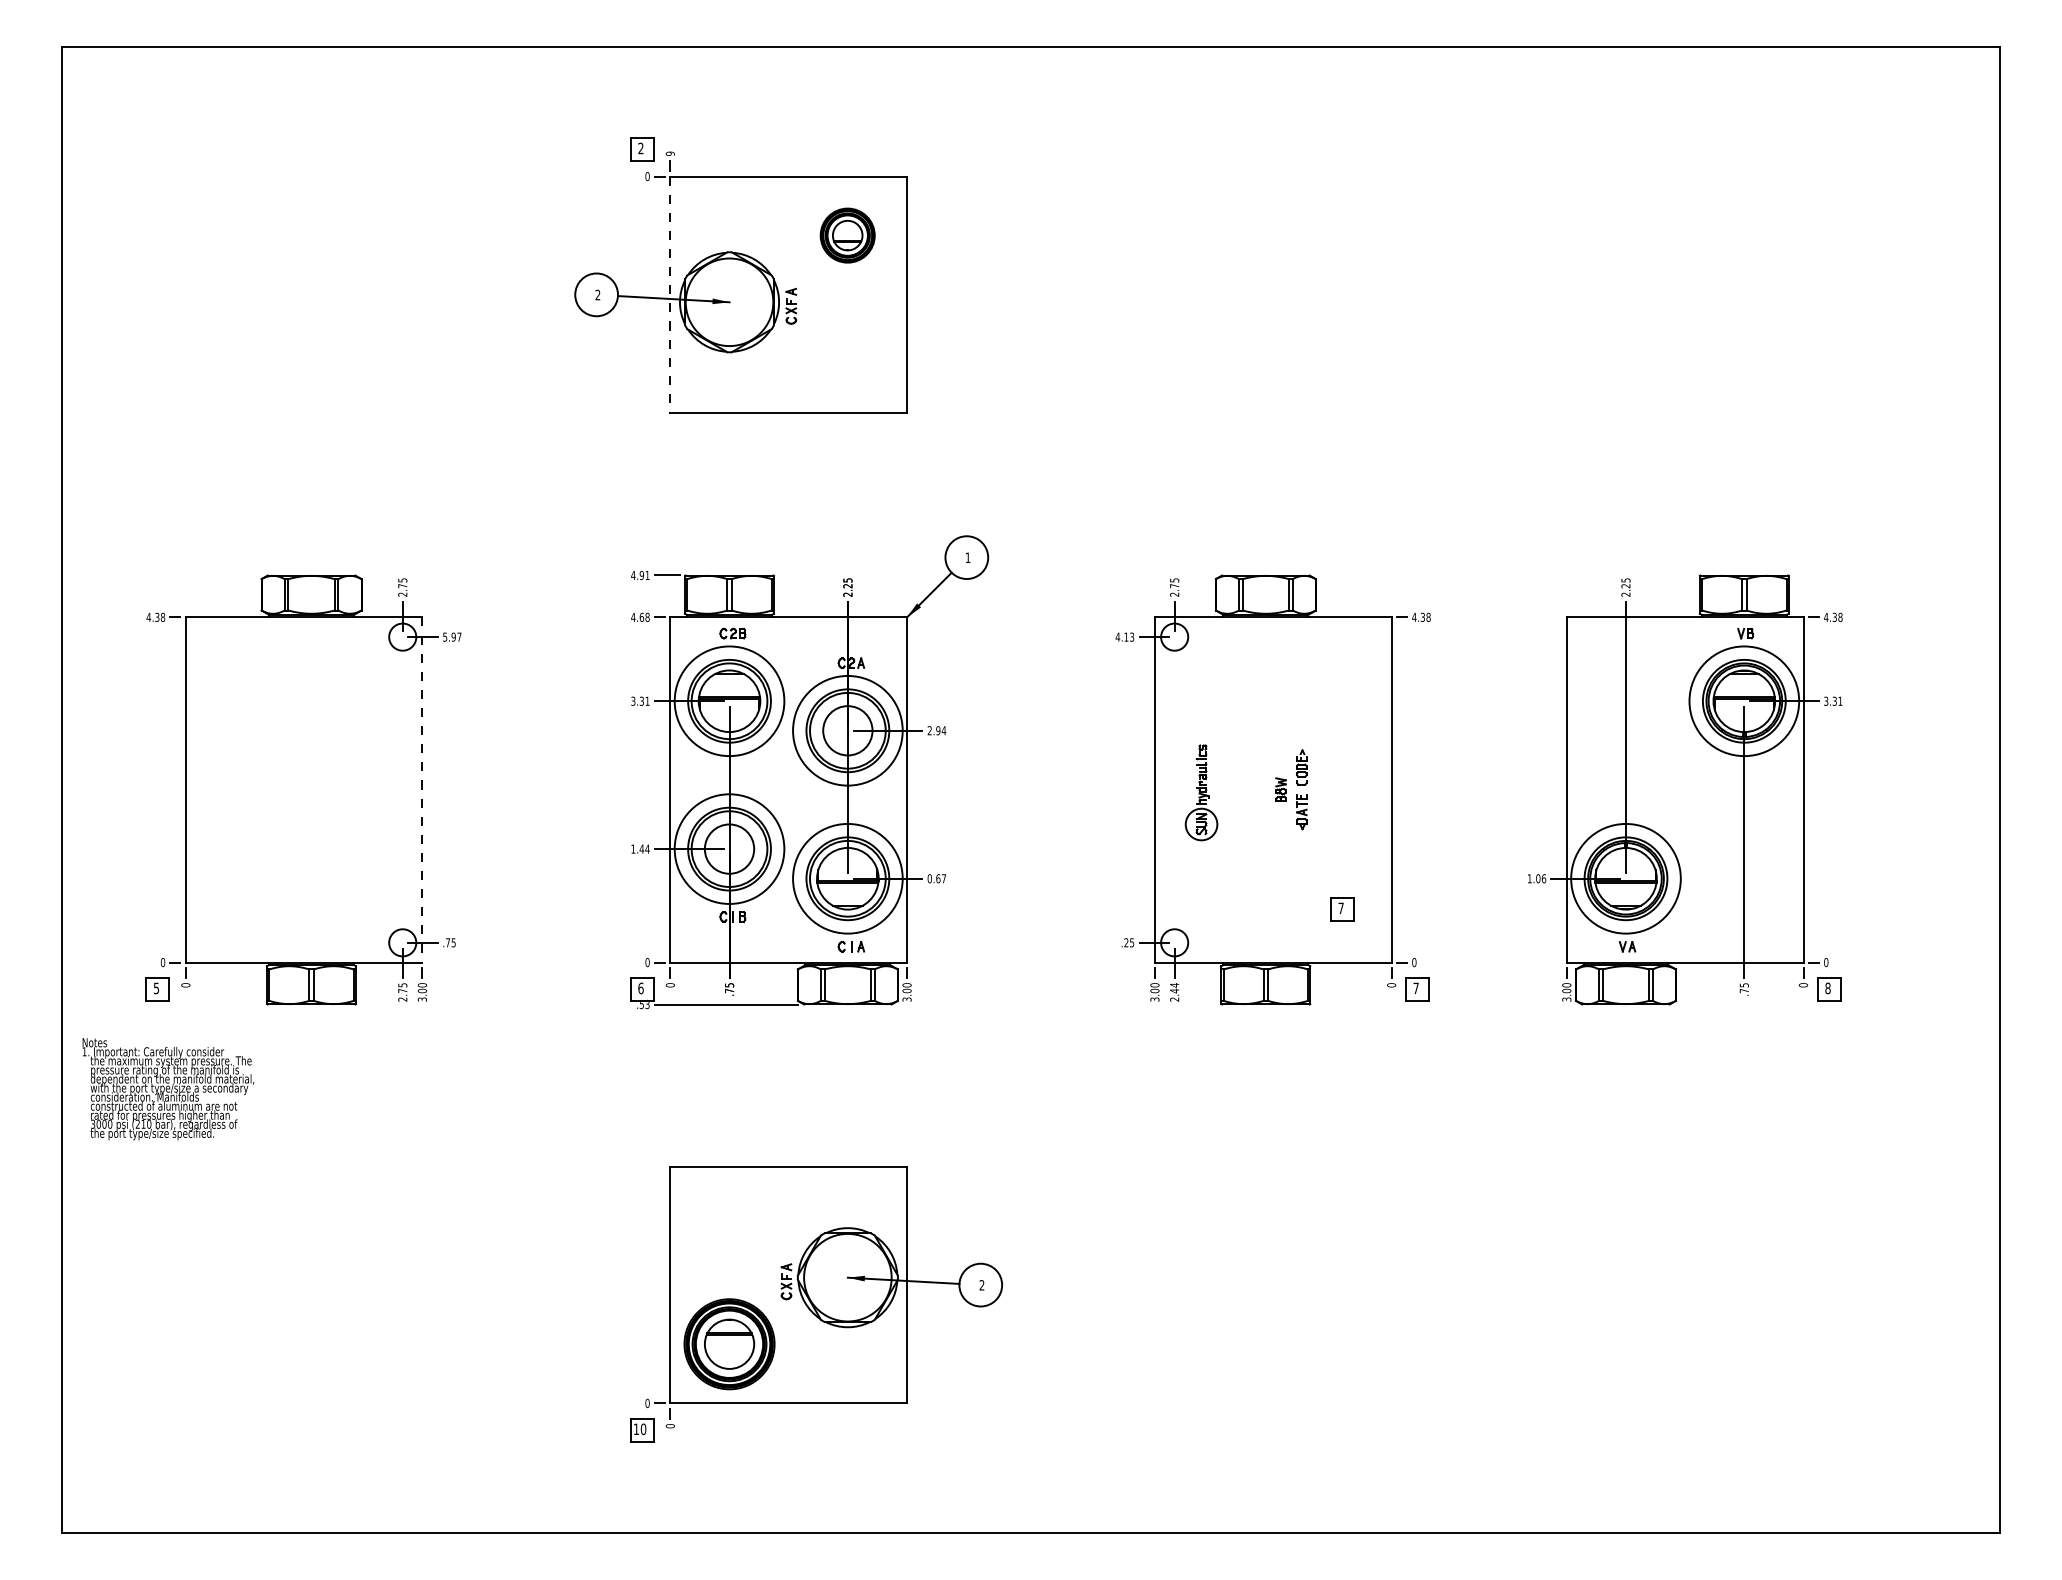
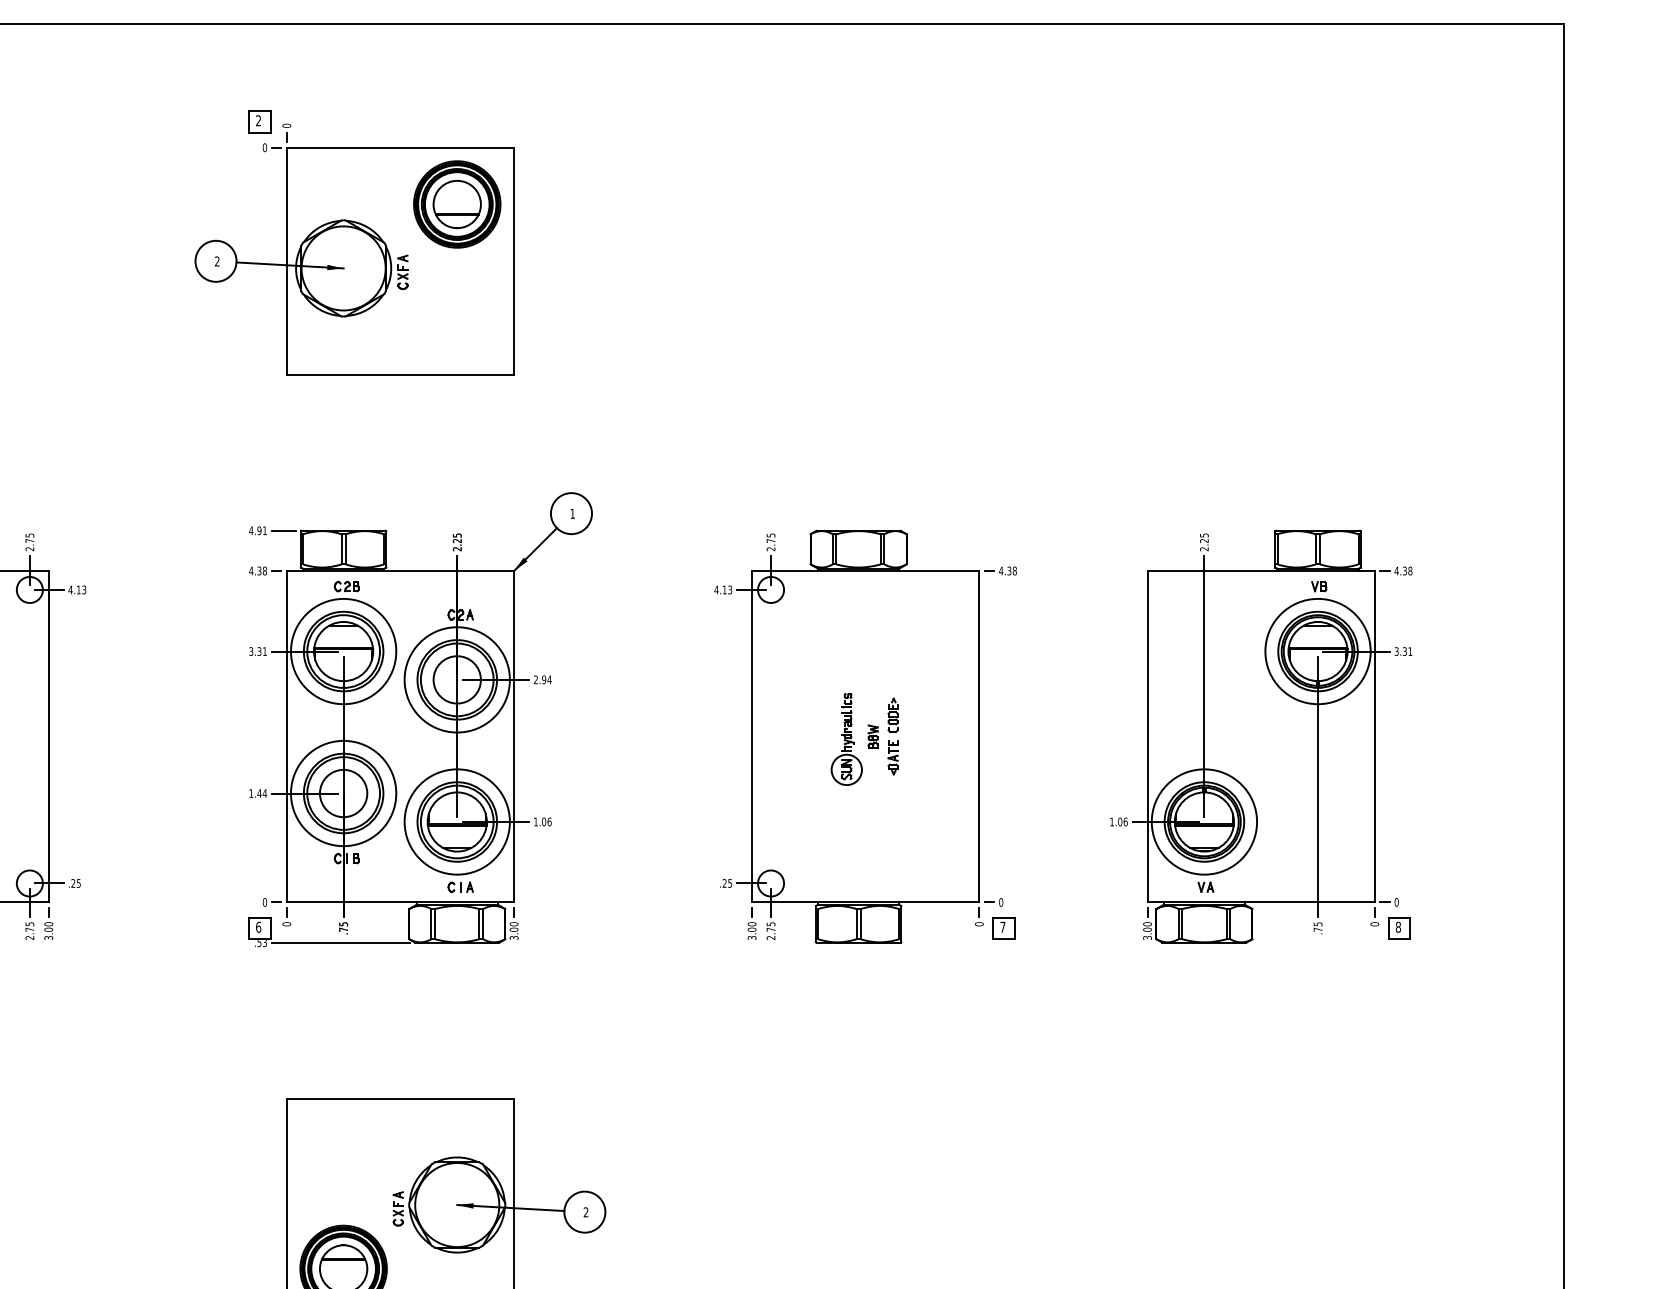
text: (670, 153) -> (286, 125), 9 -> 0
part: (847, 235) -> (456, 204), size x1.67
line: (670, 295) -> (286, 261), dashed -> solid
text: (641, 616) -> (259, 570), 4.68 -> 4.38
text: (451, 636) -> (76, 589), 5.97 -> 4.13
line: (422, 790) -> (48, 737), dashed -> solid
part: (1201, 792) -> (846, 739), moved
text: (936, 878) -> (542, 821), 0.67 -> 1.06
part: (1342, 909) -> (932, 851), removed
text: (448, 942) -> (73, 883), .75 -> .25
text: (1174, 988) -> (770, 927), 2.44 -> 2.75

